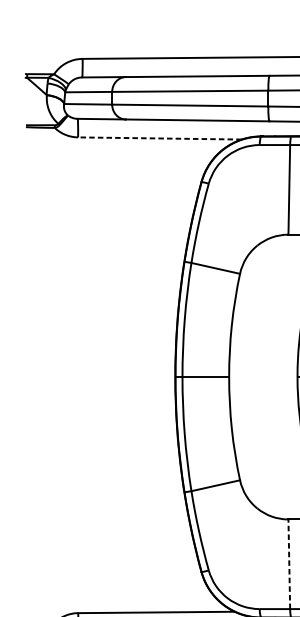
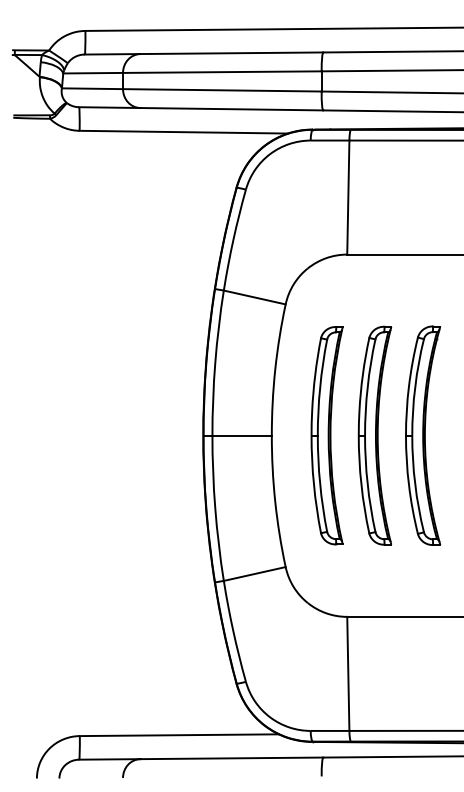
line: (159, 138) -> (183, 132), dashed -> solid
part: (272, 376) -> (326, 435), added
line: (289, 563) -> (348, 673), dashed -> solid

